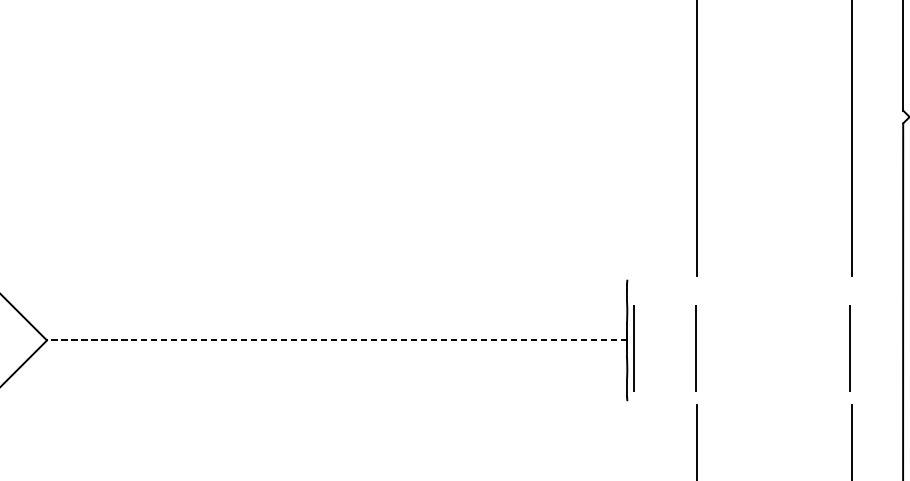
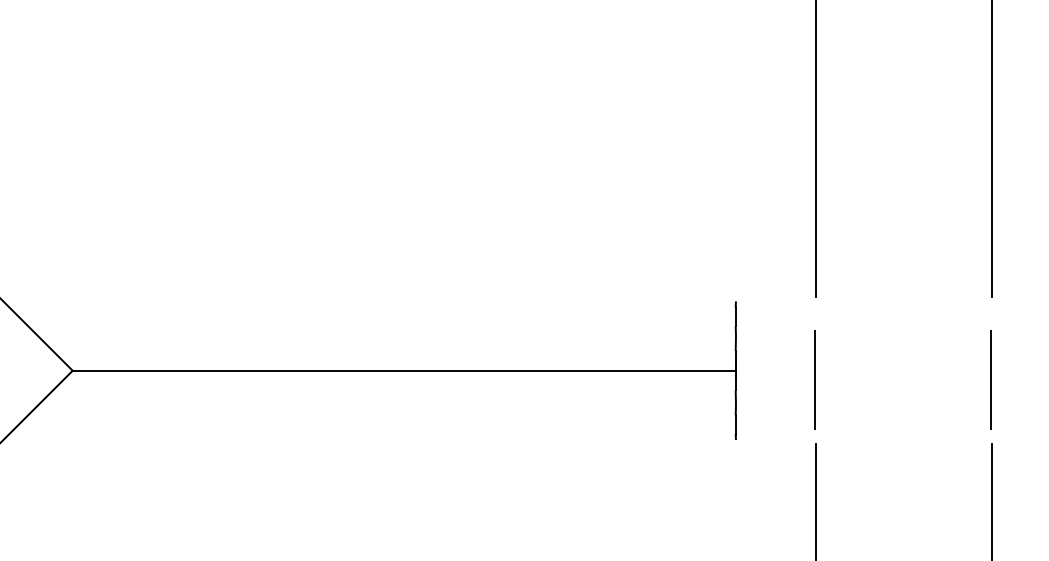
line: (336, 340) -> (403, 370), dashed -> solid
line: (633, 348) -> (743, 379), removed

